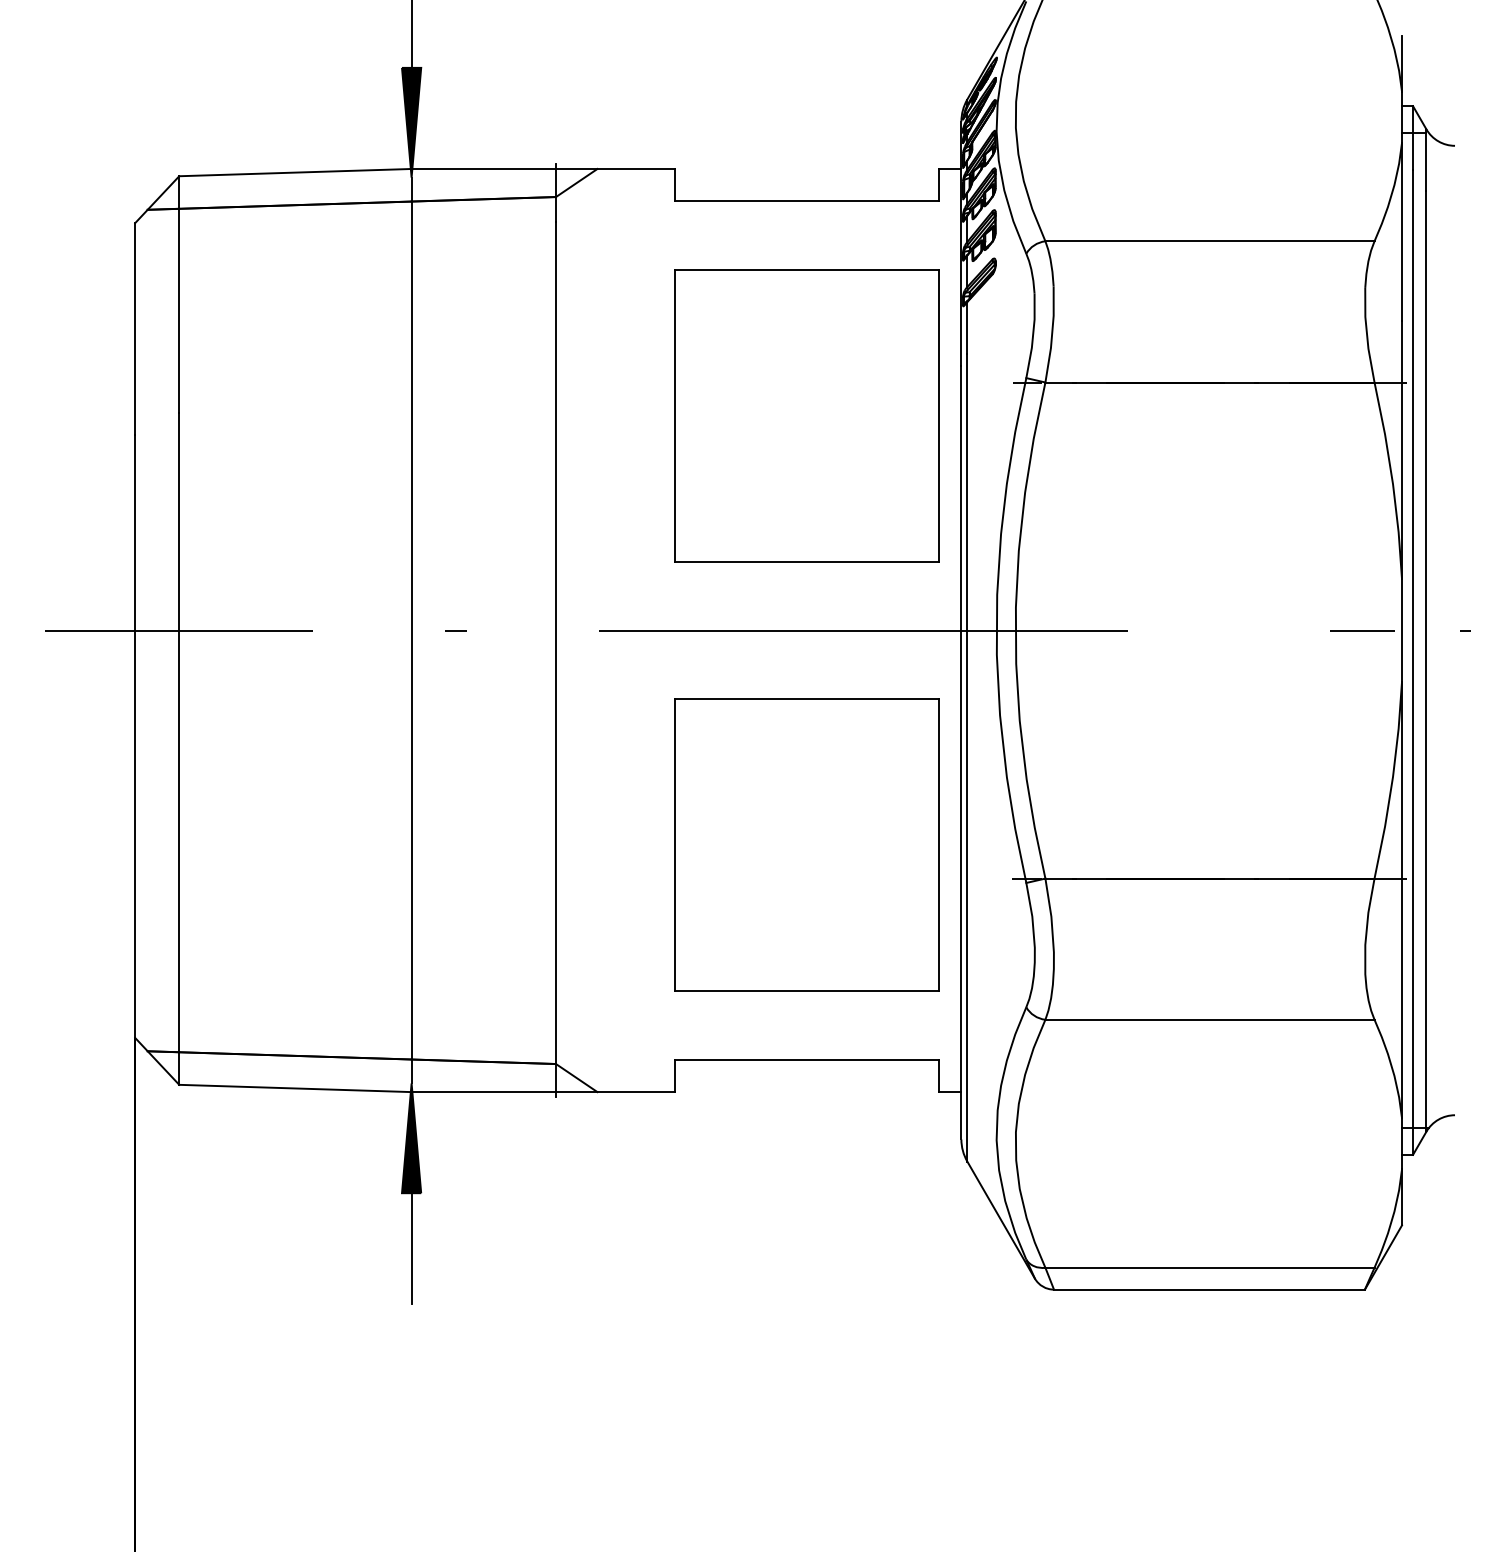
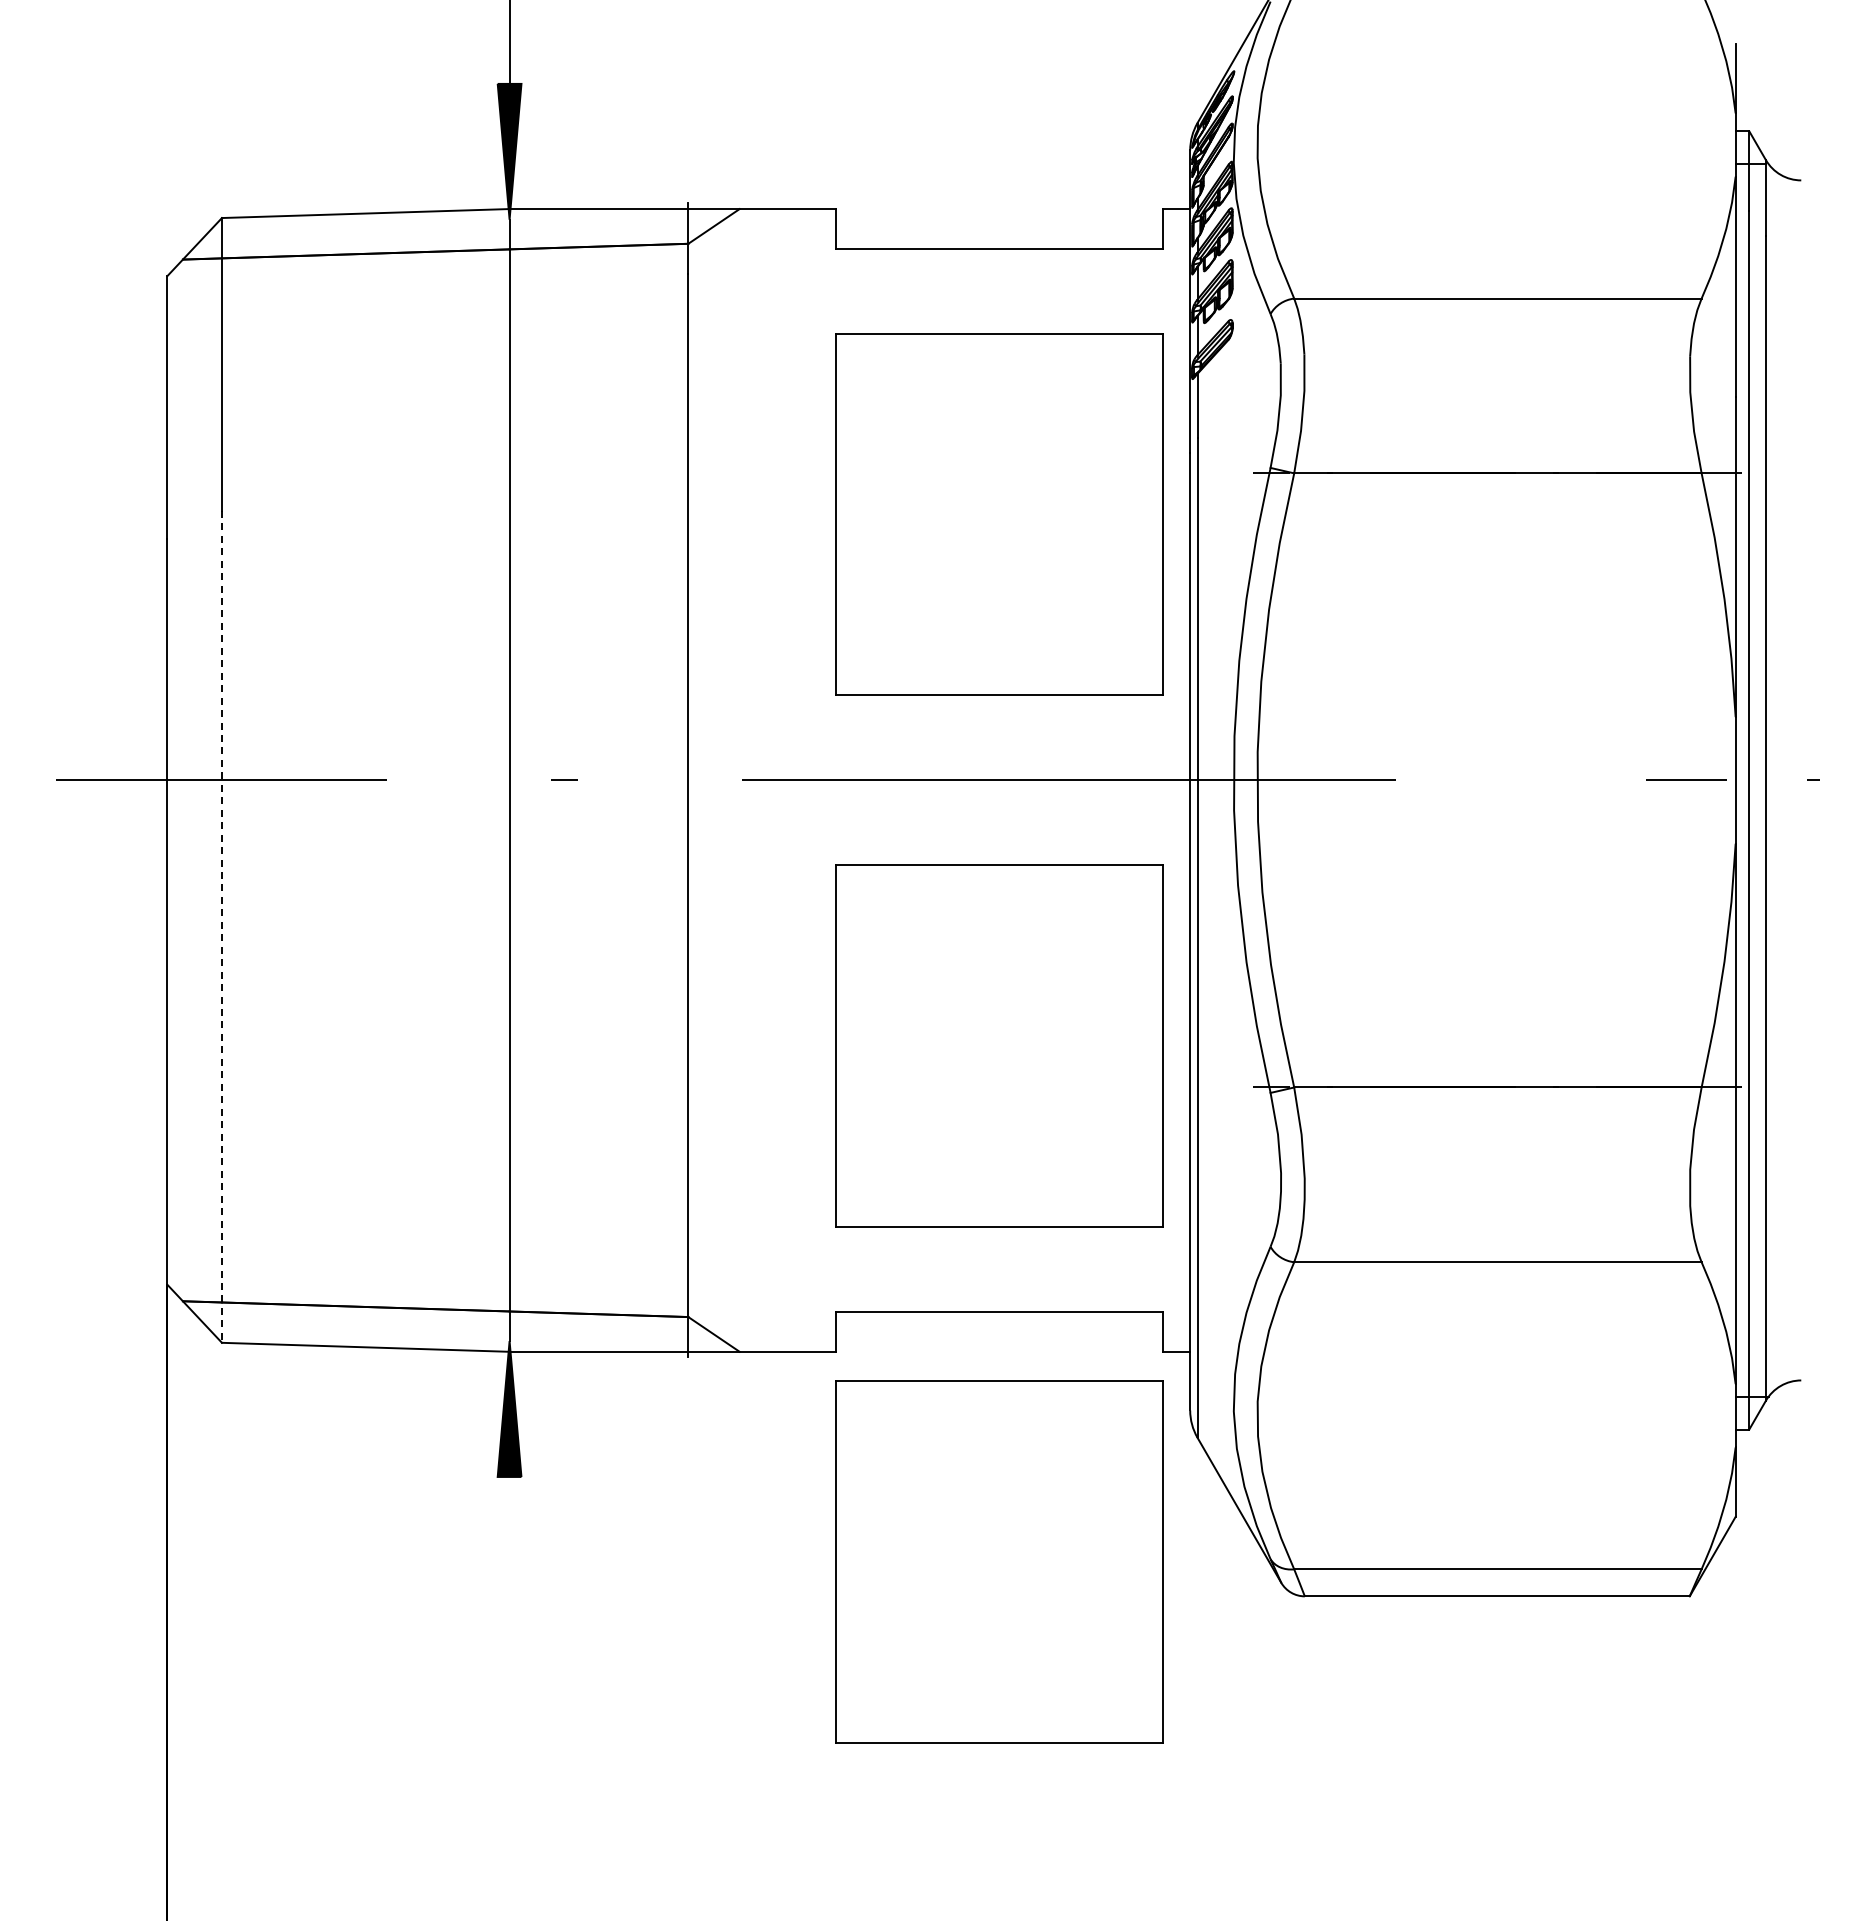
line: (178, 749) -> (221, 927), solid -> dashed
line: (411, 1247) -> (509, 1544), removed
part: (807, 1261) -> (999, 1561), added

